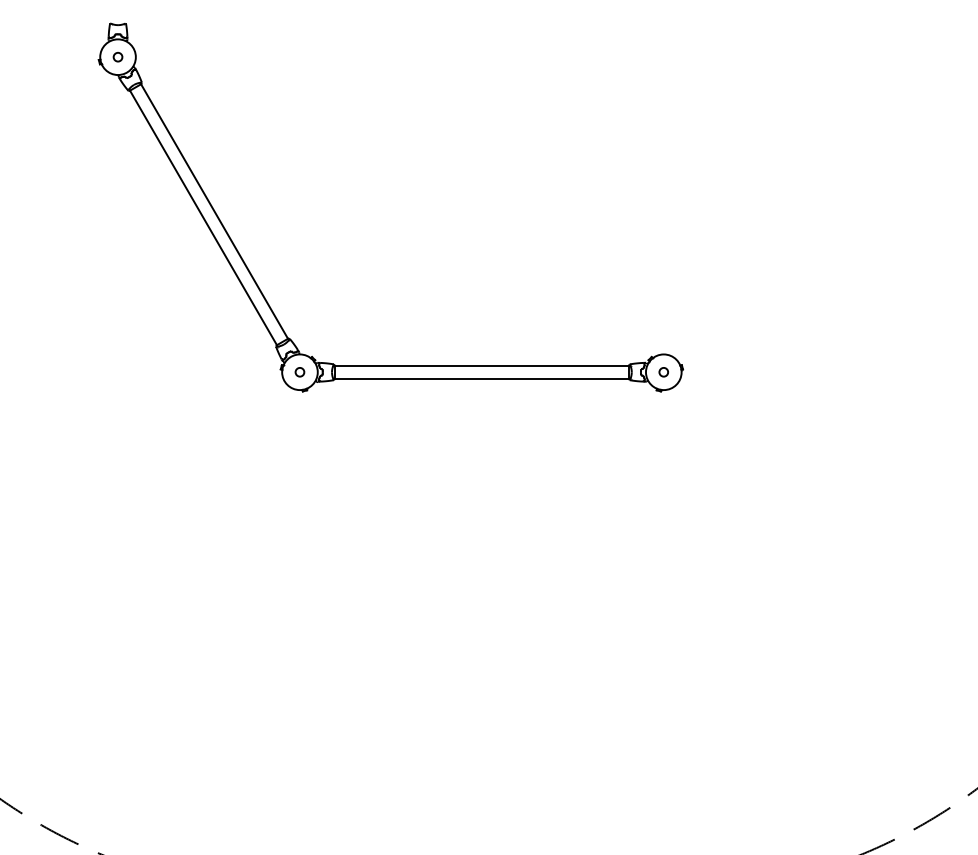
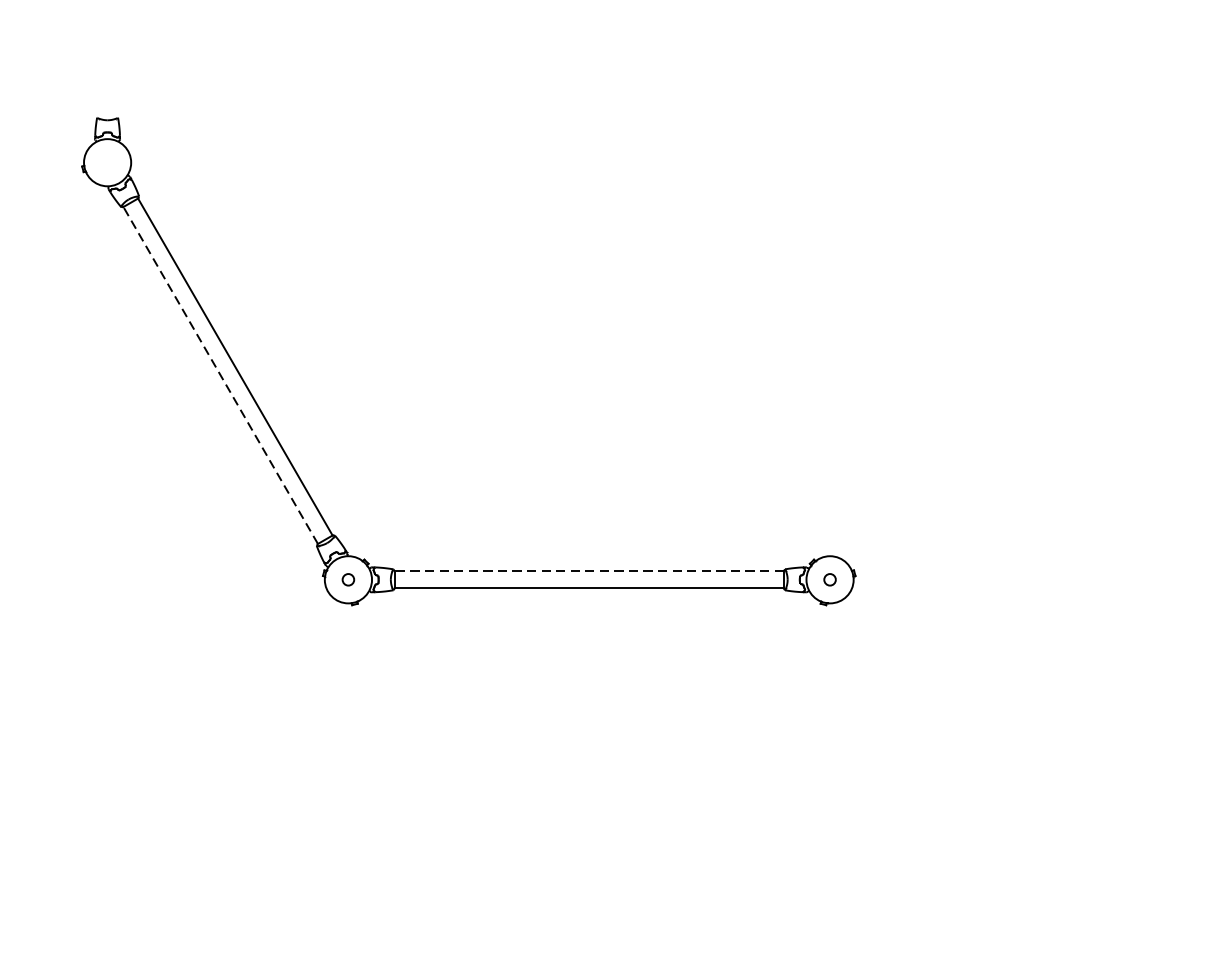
circle: (117, 57) -> (106, 163), removed
line: (203, 217) -> (220, 374), solid -> dashed
line: (481, 365) -> (588, 570), solid -> dashed

